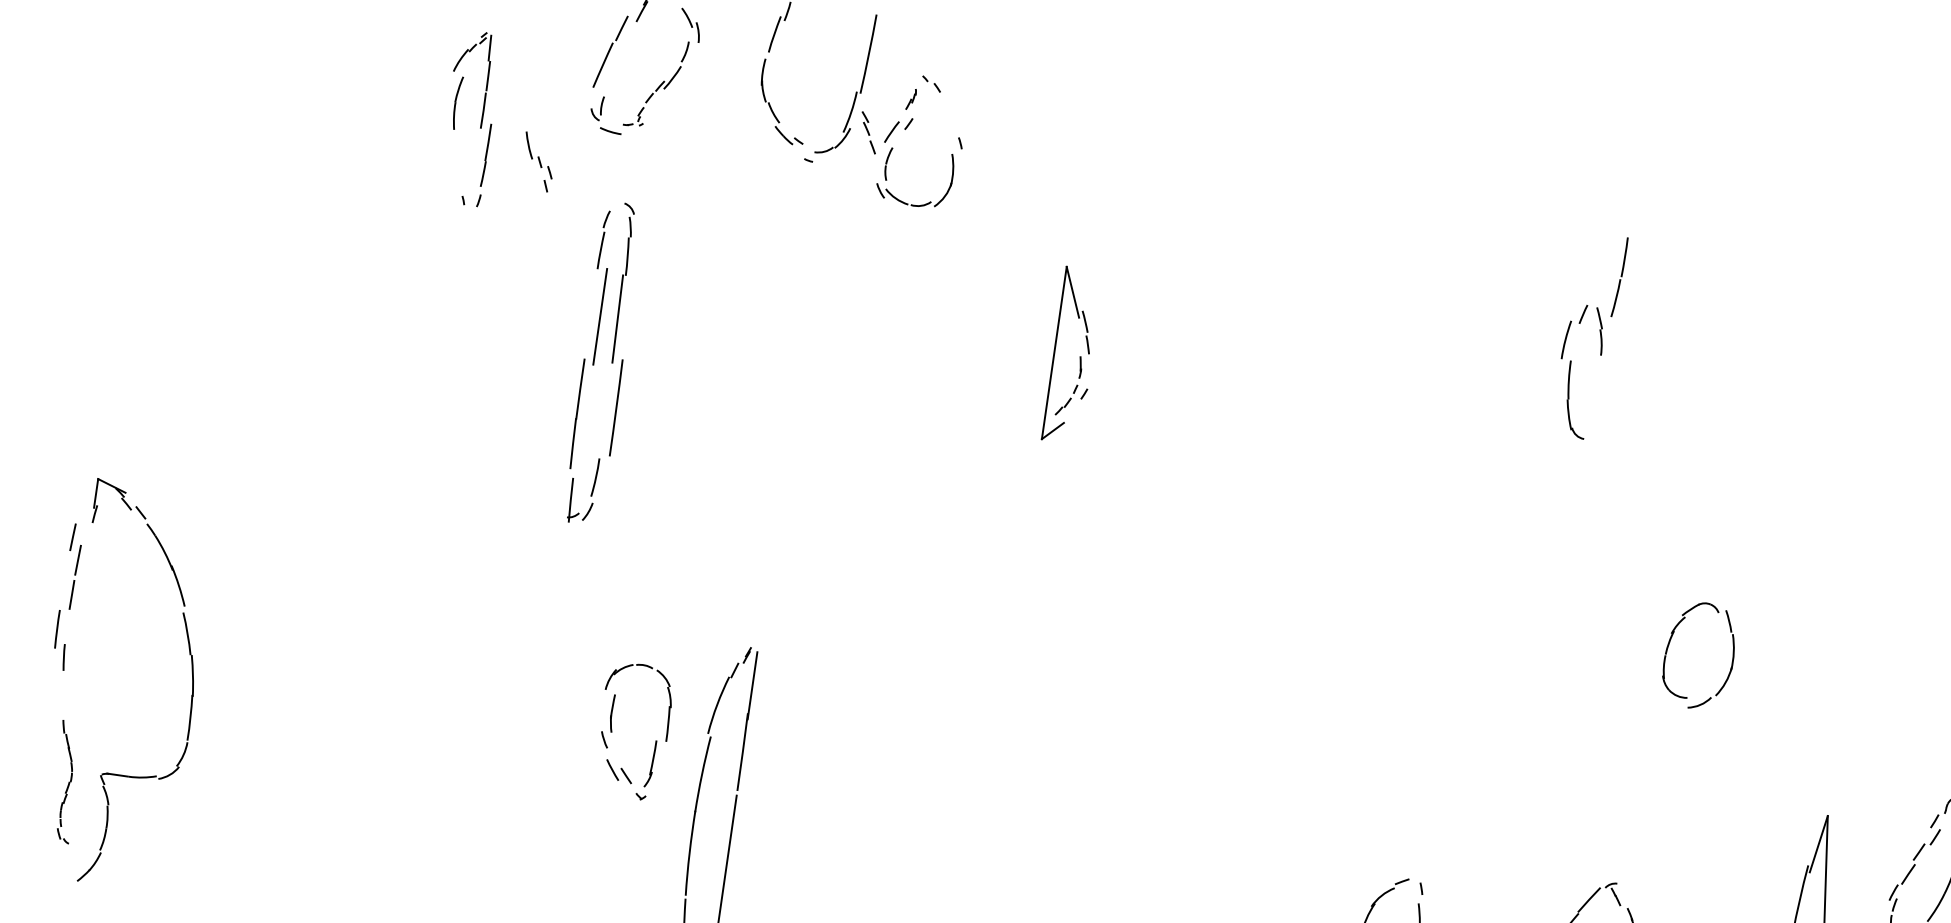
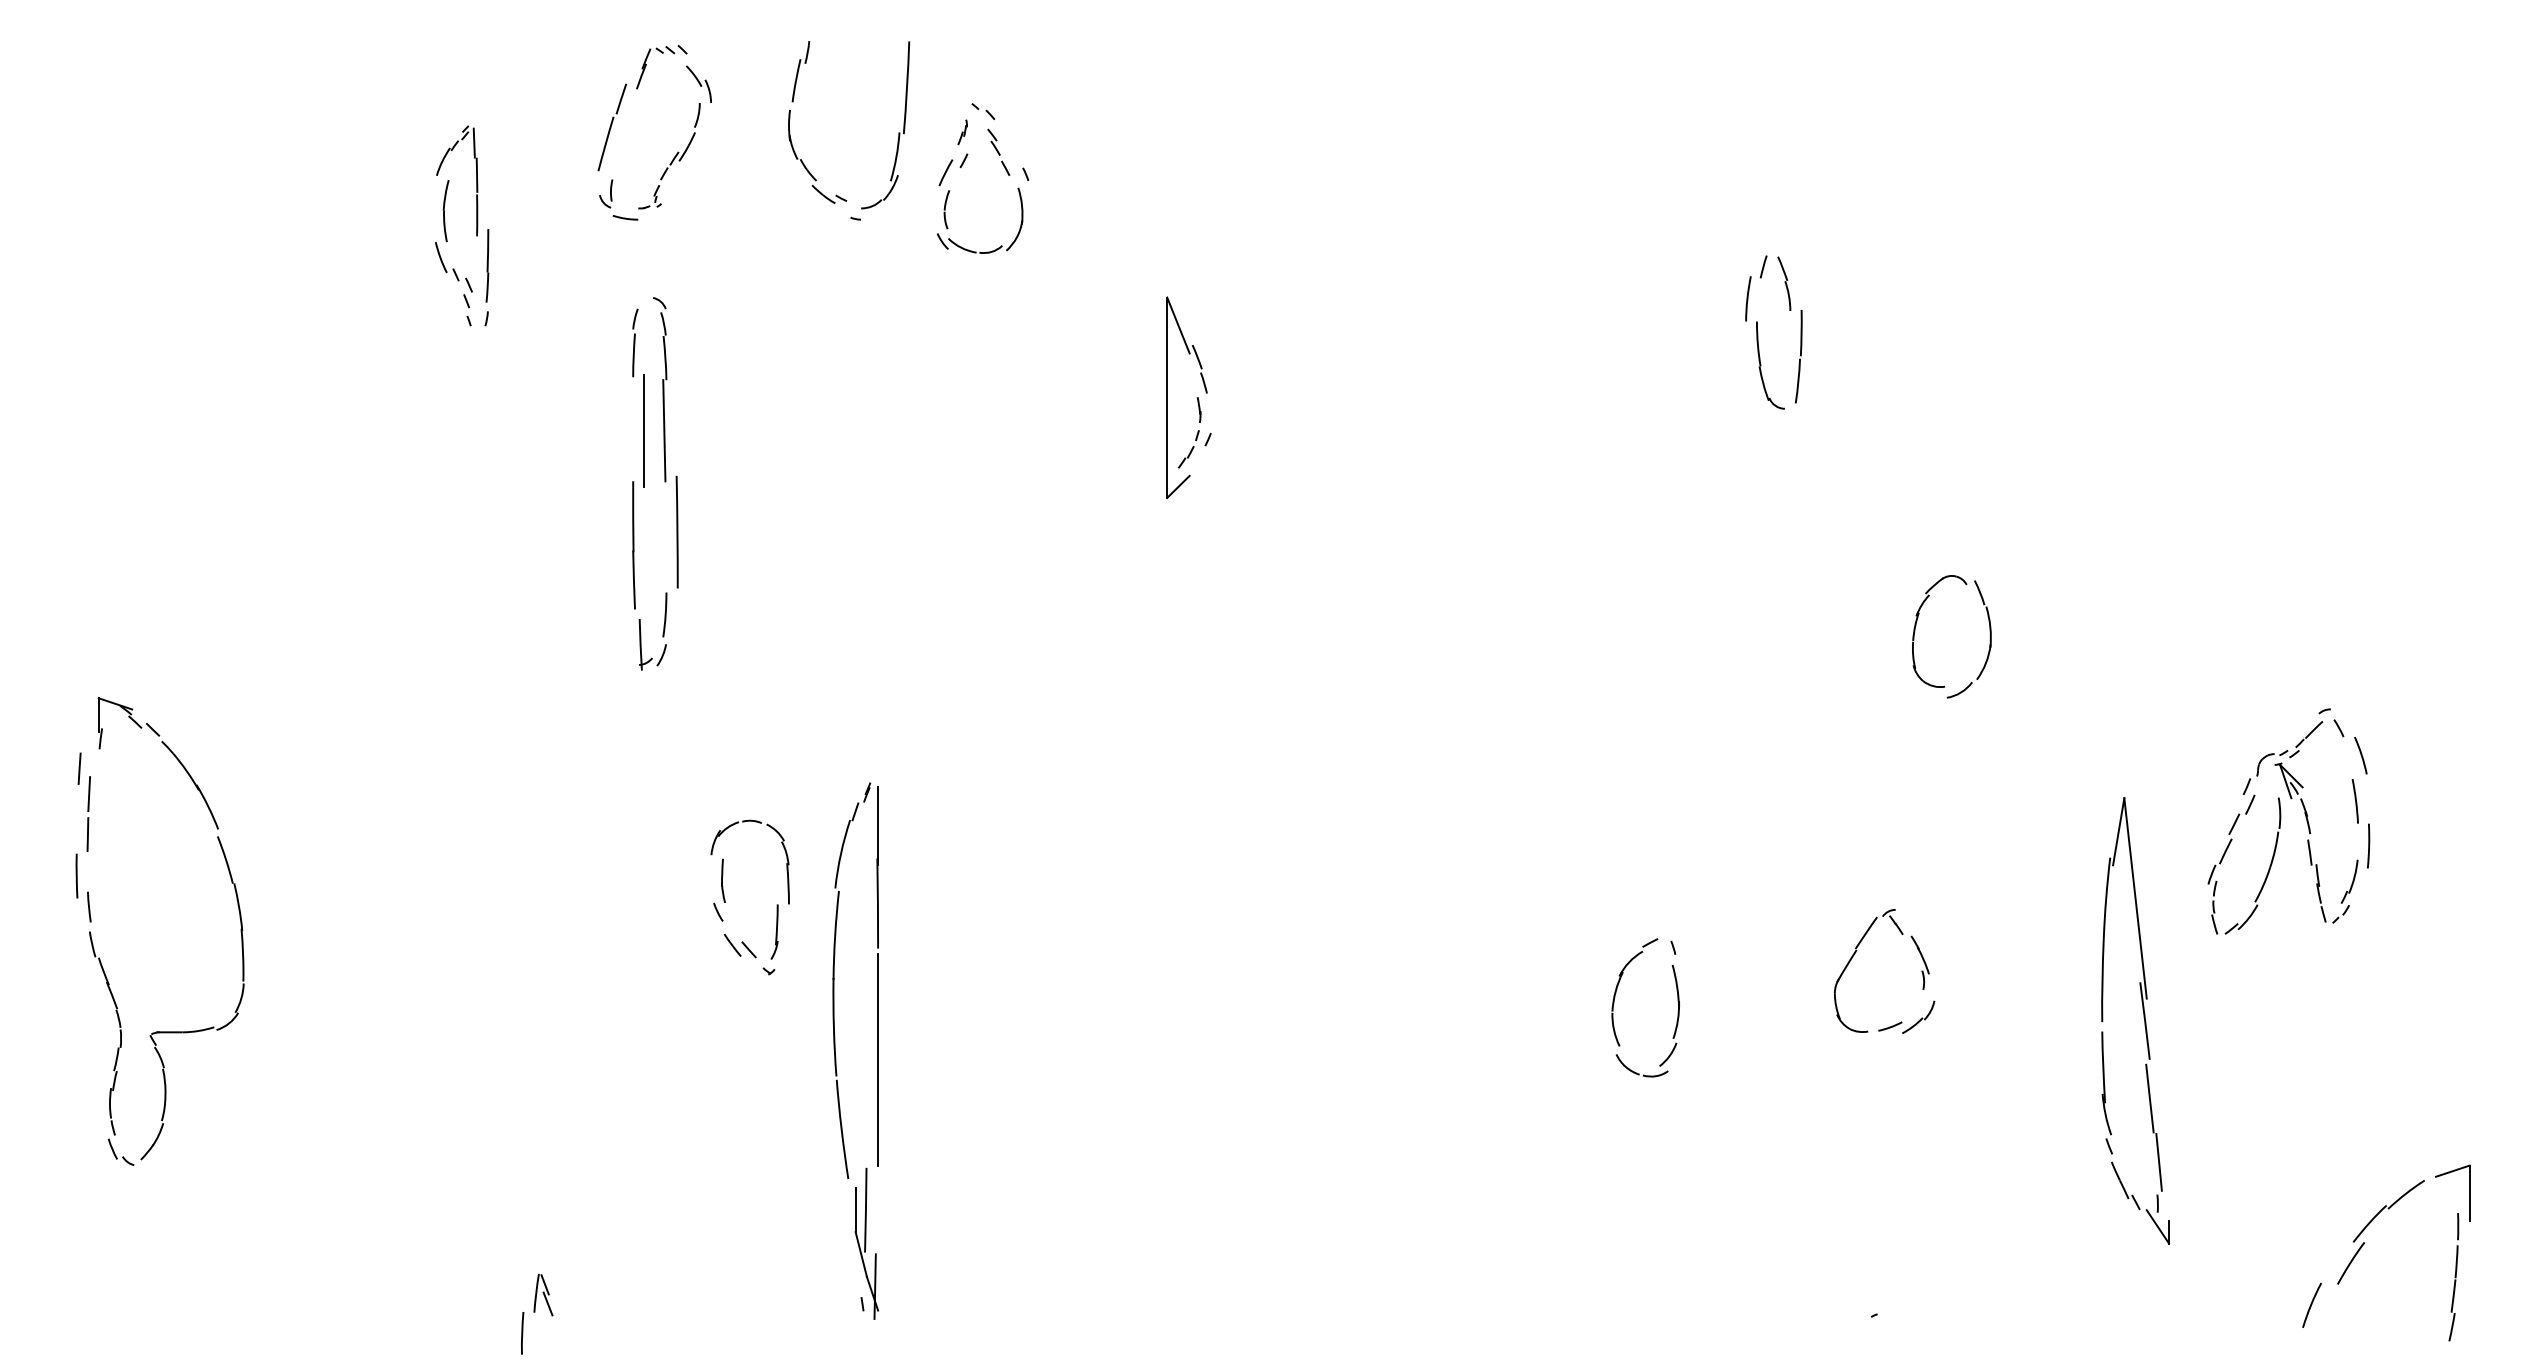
part: (868, 132) -> (998, 151), moved
part: (537, 162) -> (453, 275), moved
part: (1619, 277) -> (1798, 356), moved
part: (65, 781) -> (111, 1048), size x1.67

